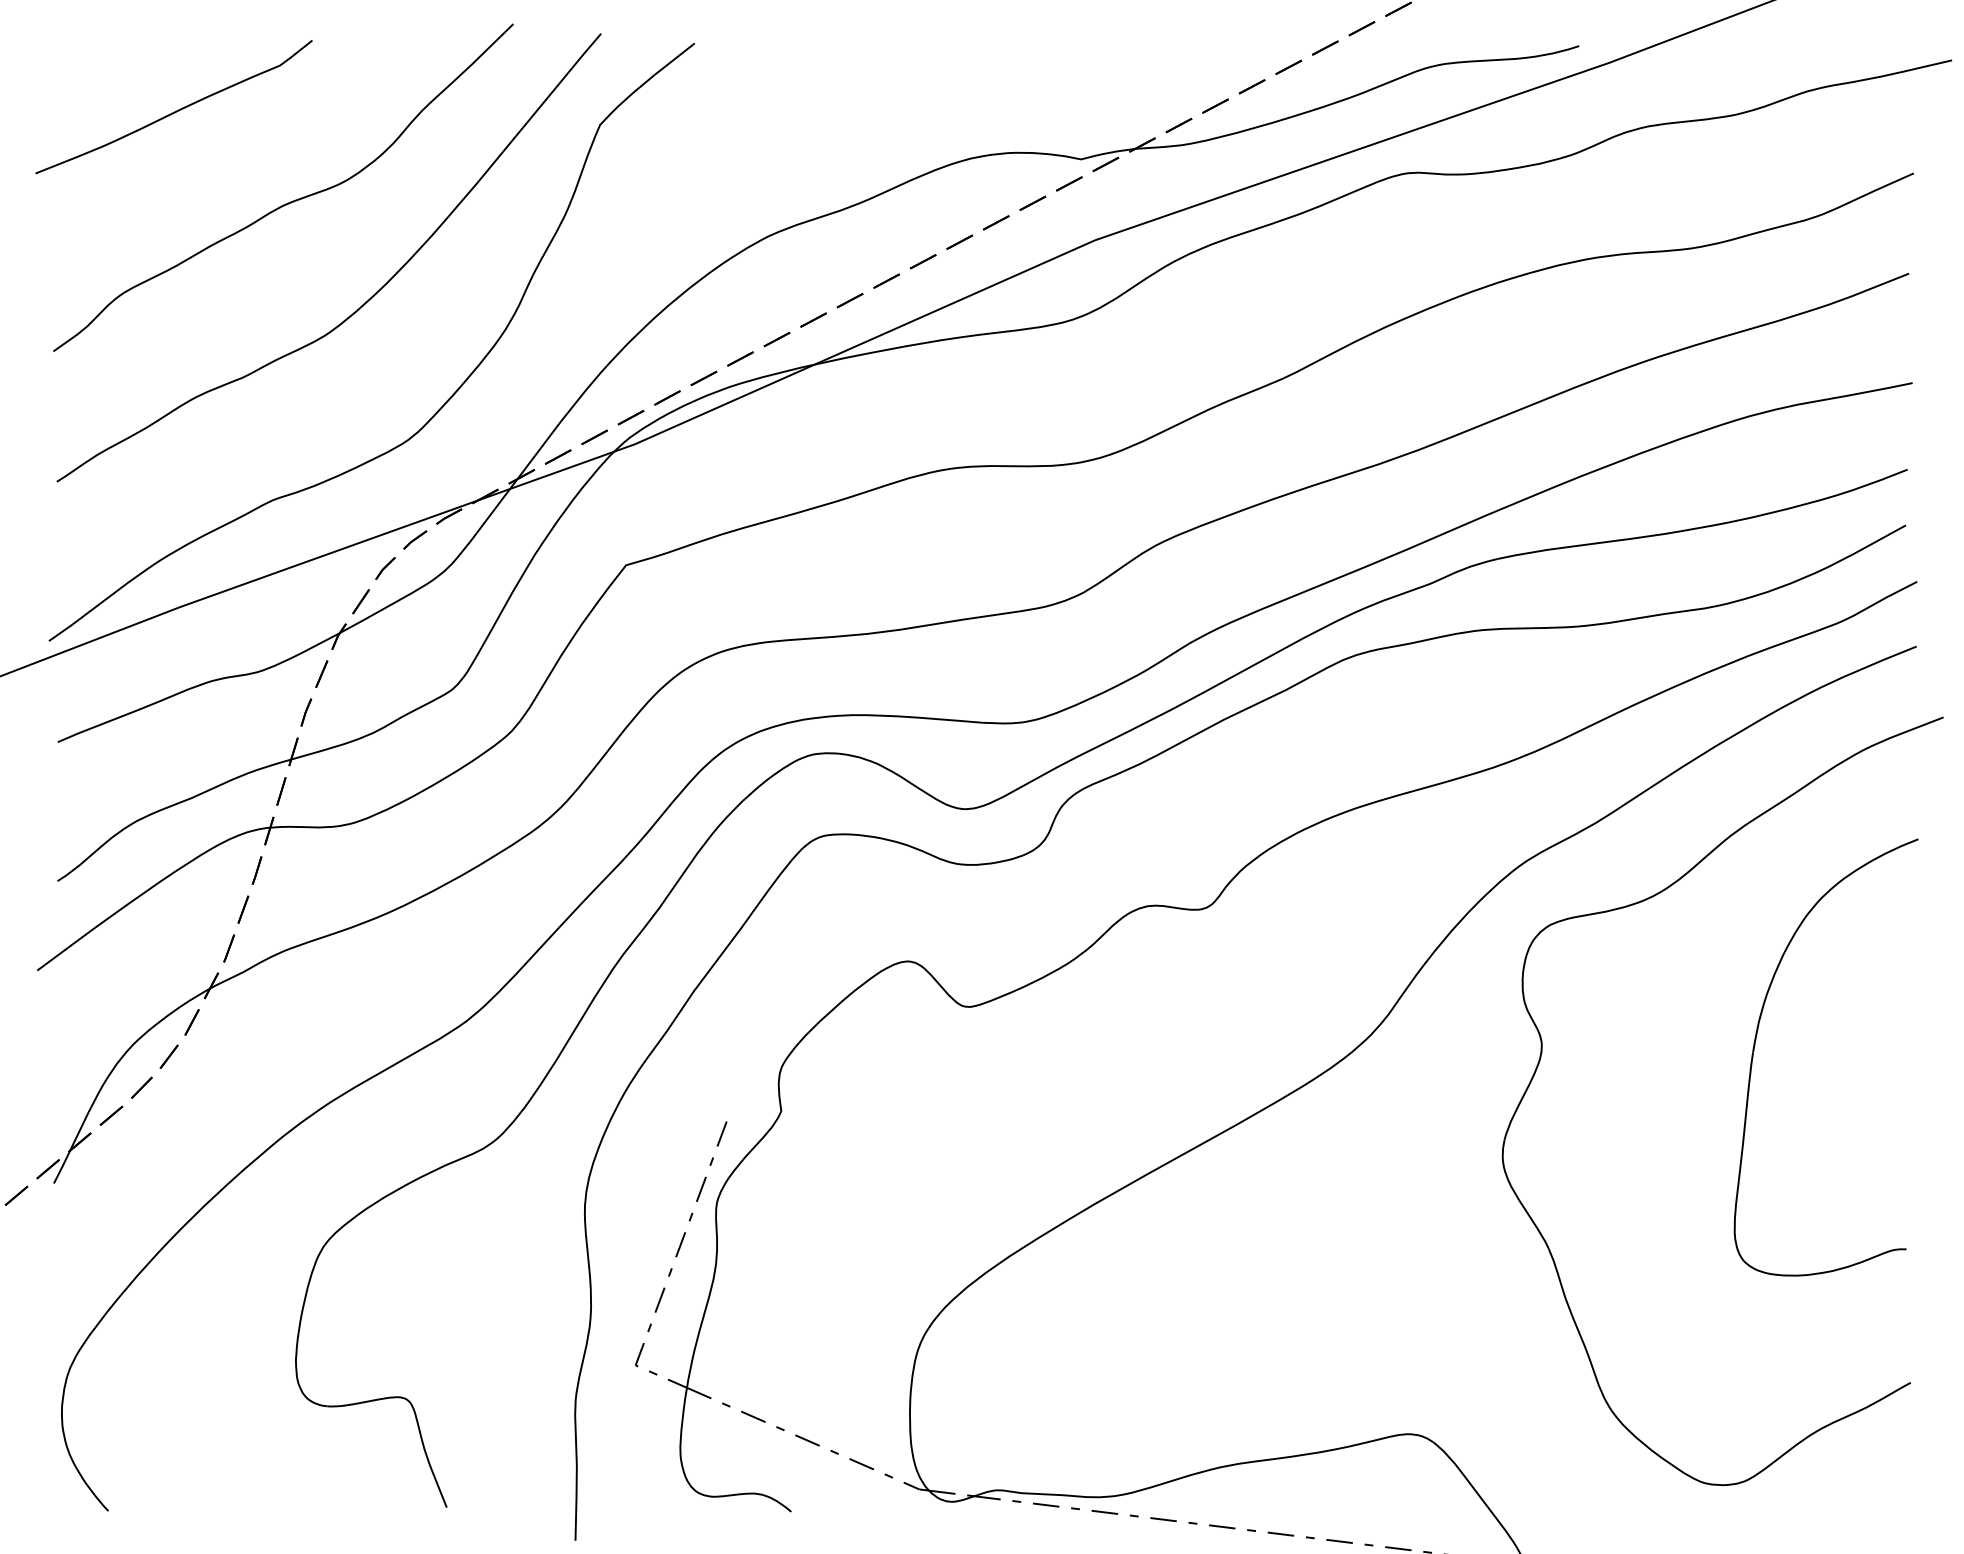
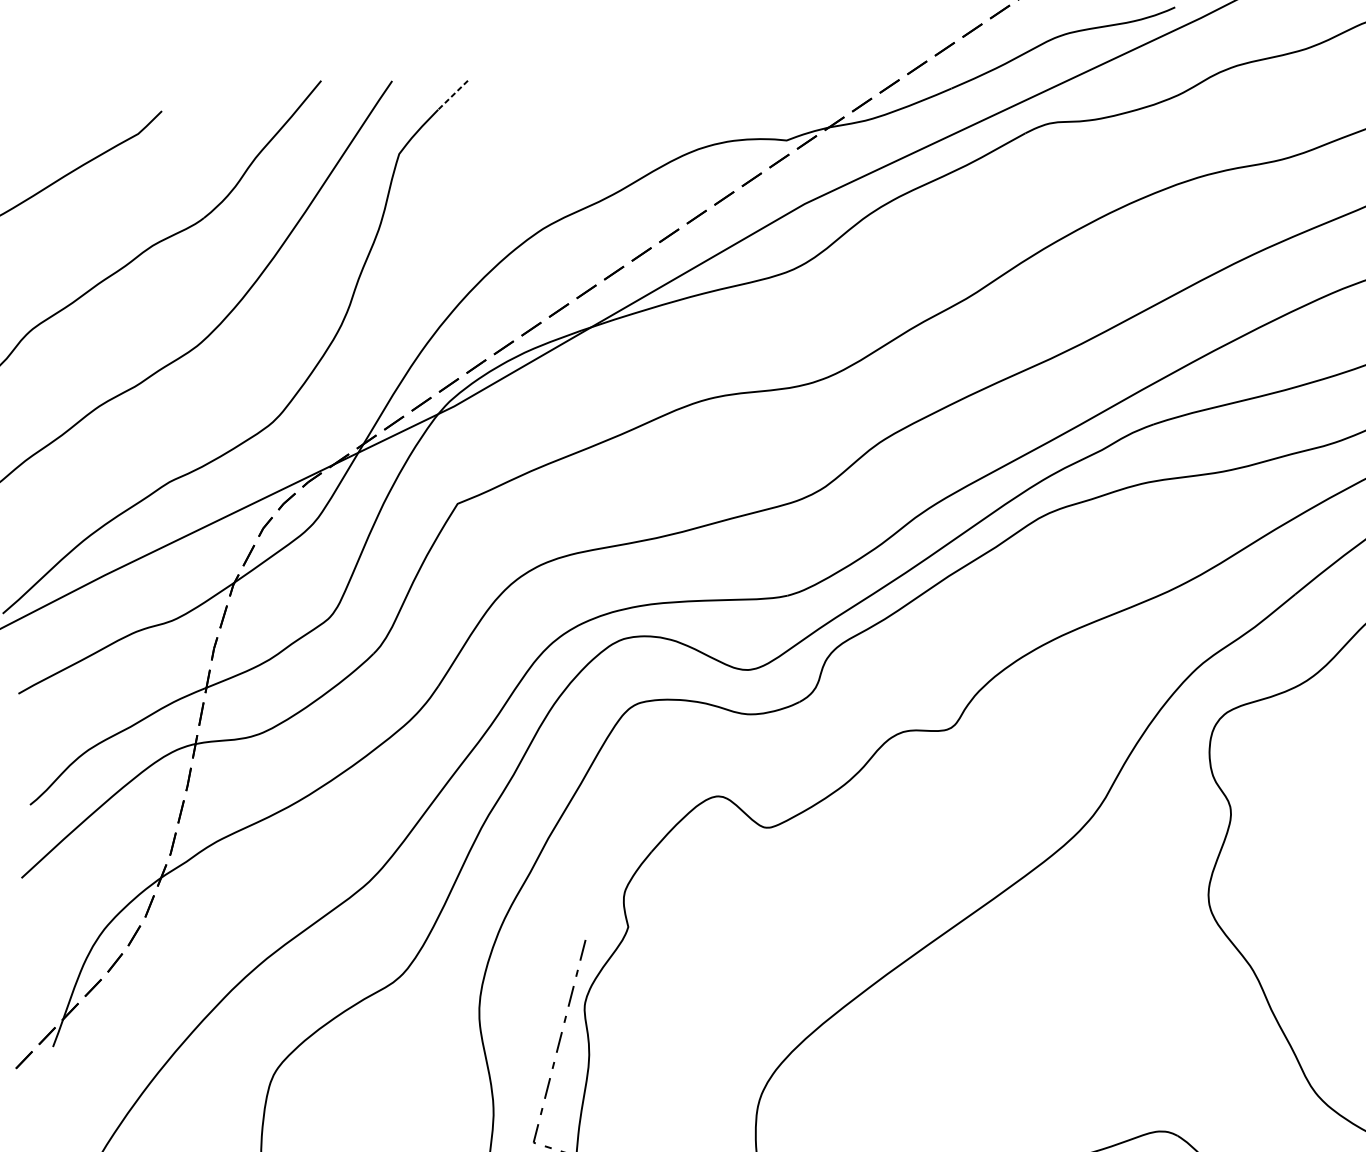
line: (674, 59) -> (453, 95), solid -> dashed

